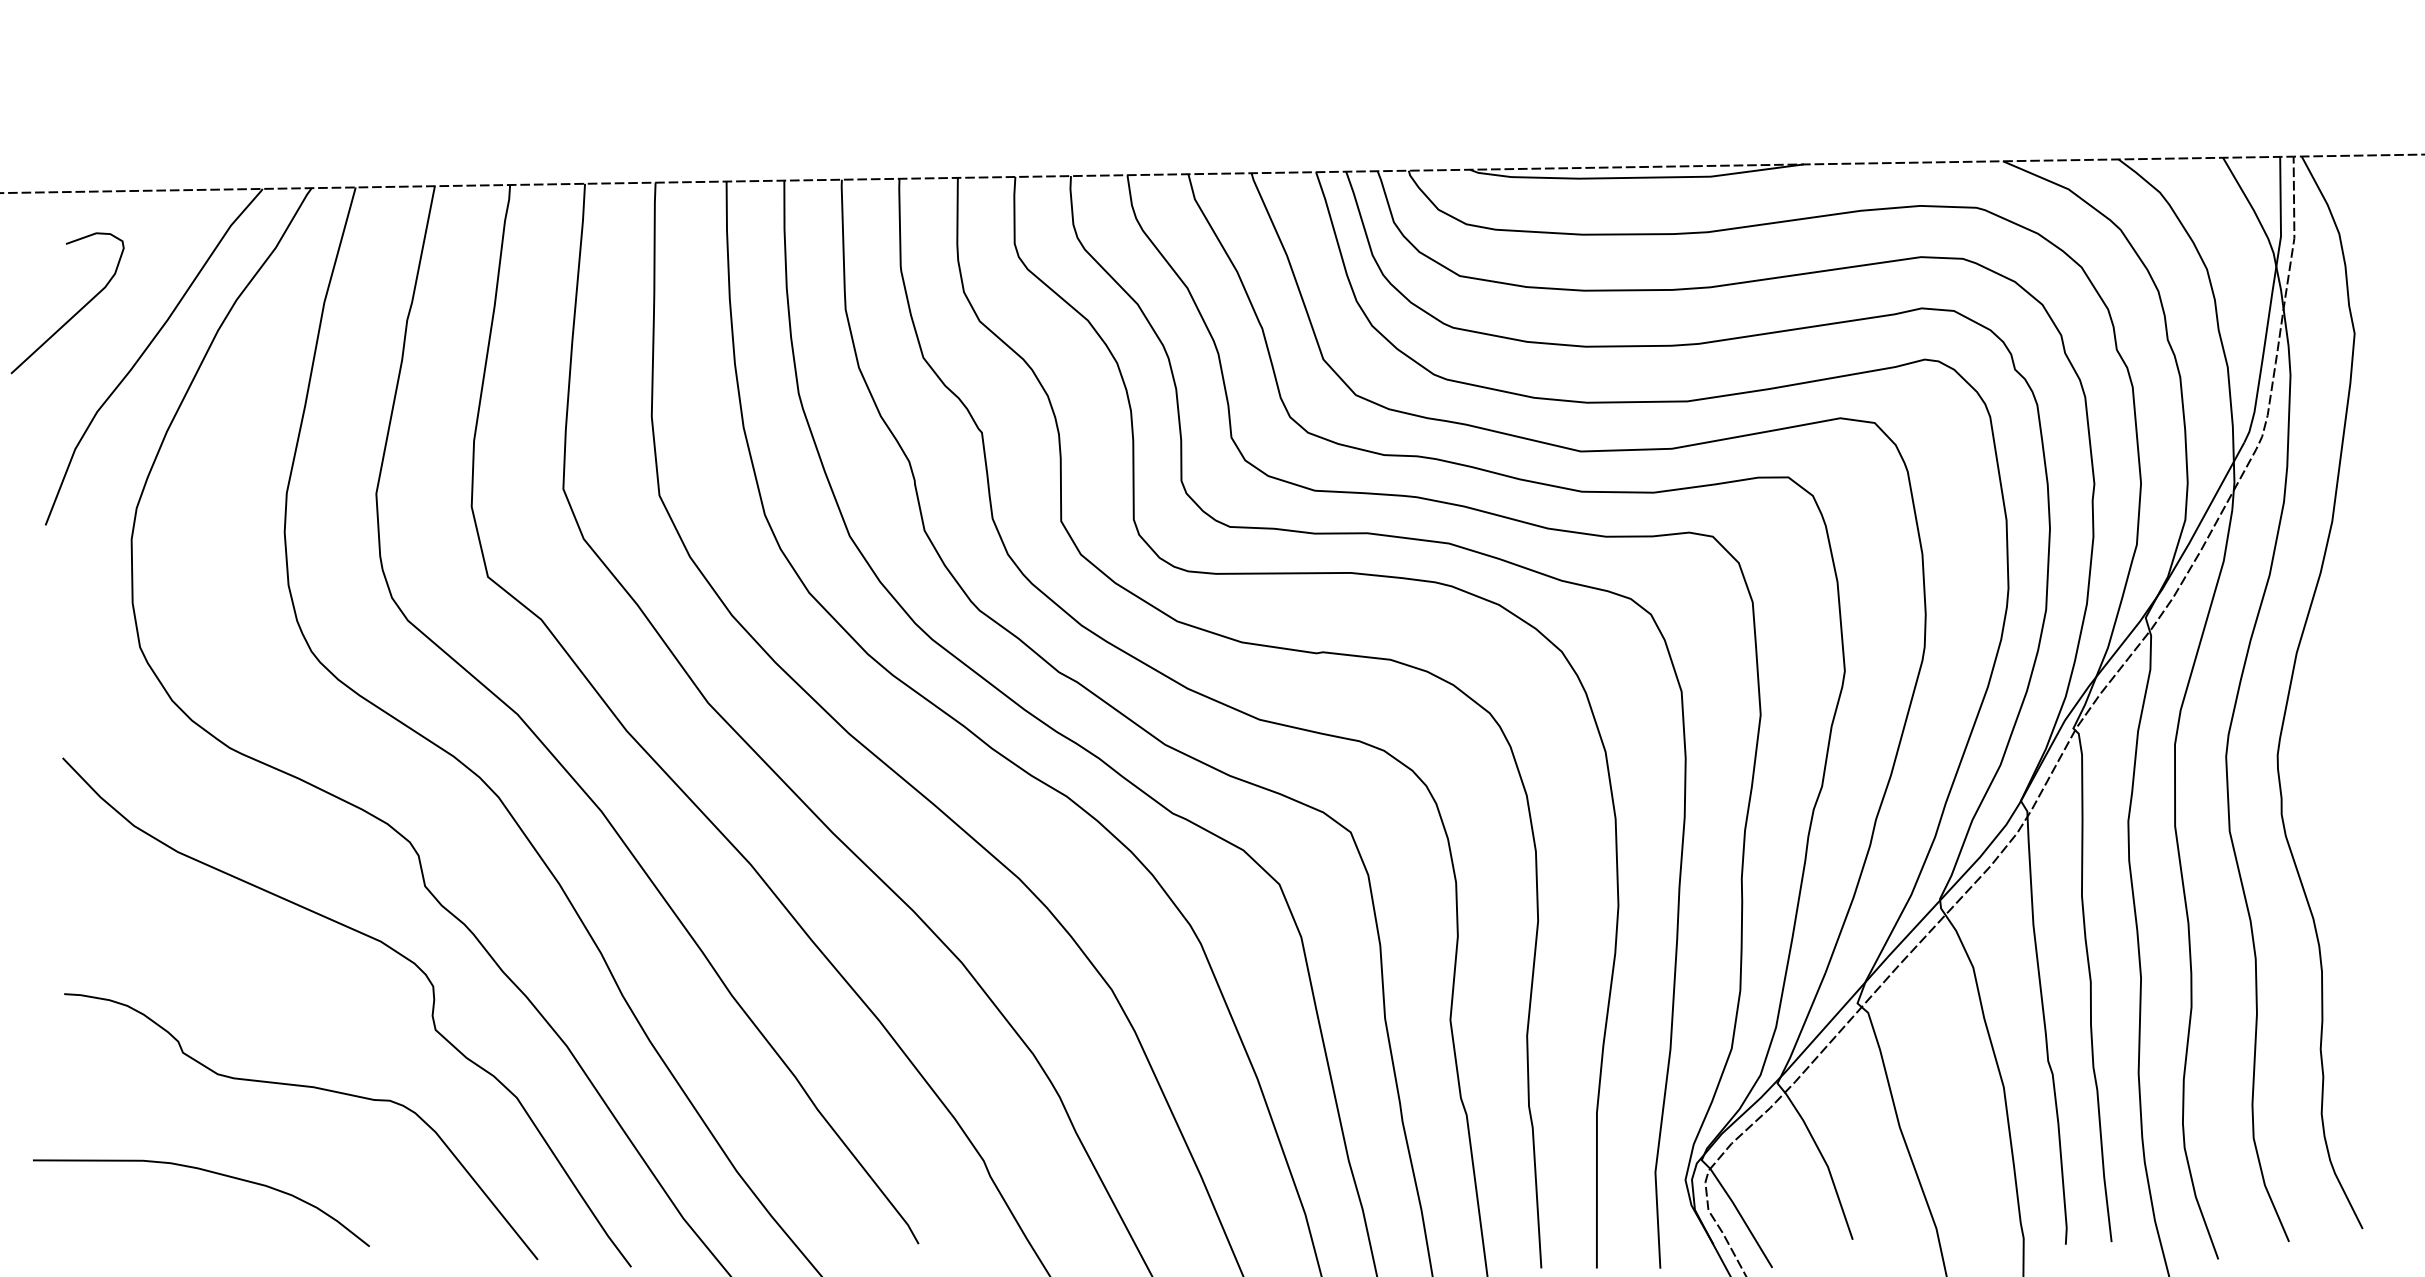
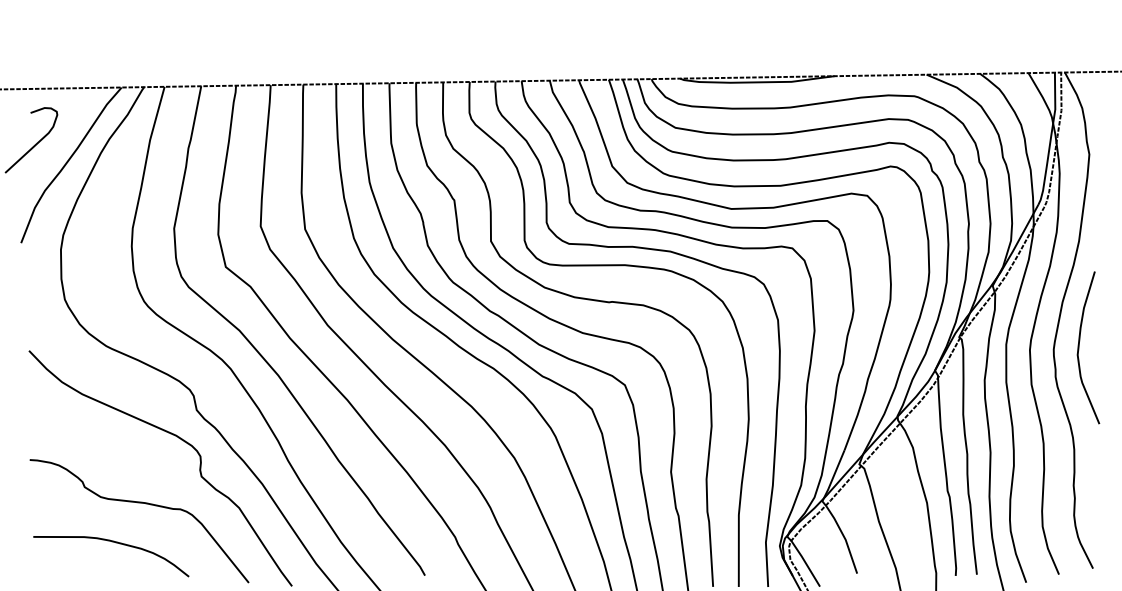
curve: (2333, 750) -> (1079, 347), added
curve: (210, 1174) -> (115, 543), moved

